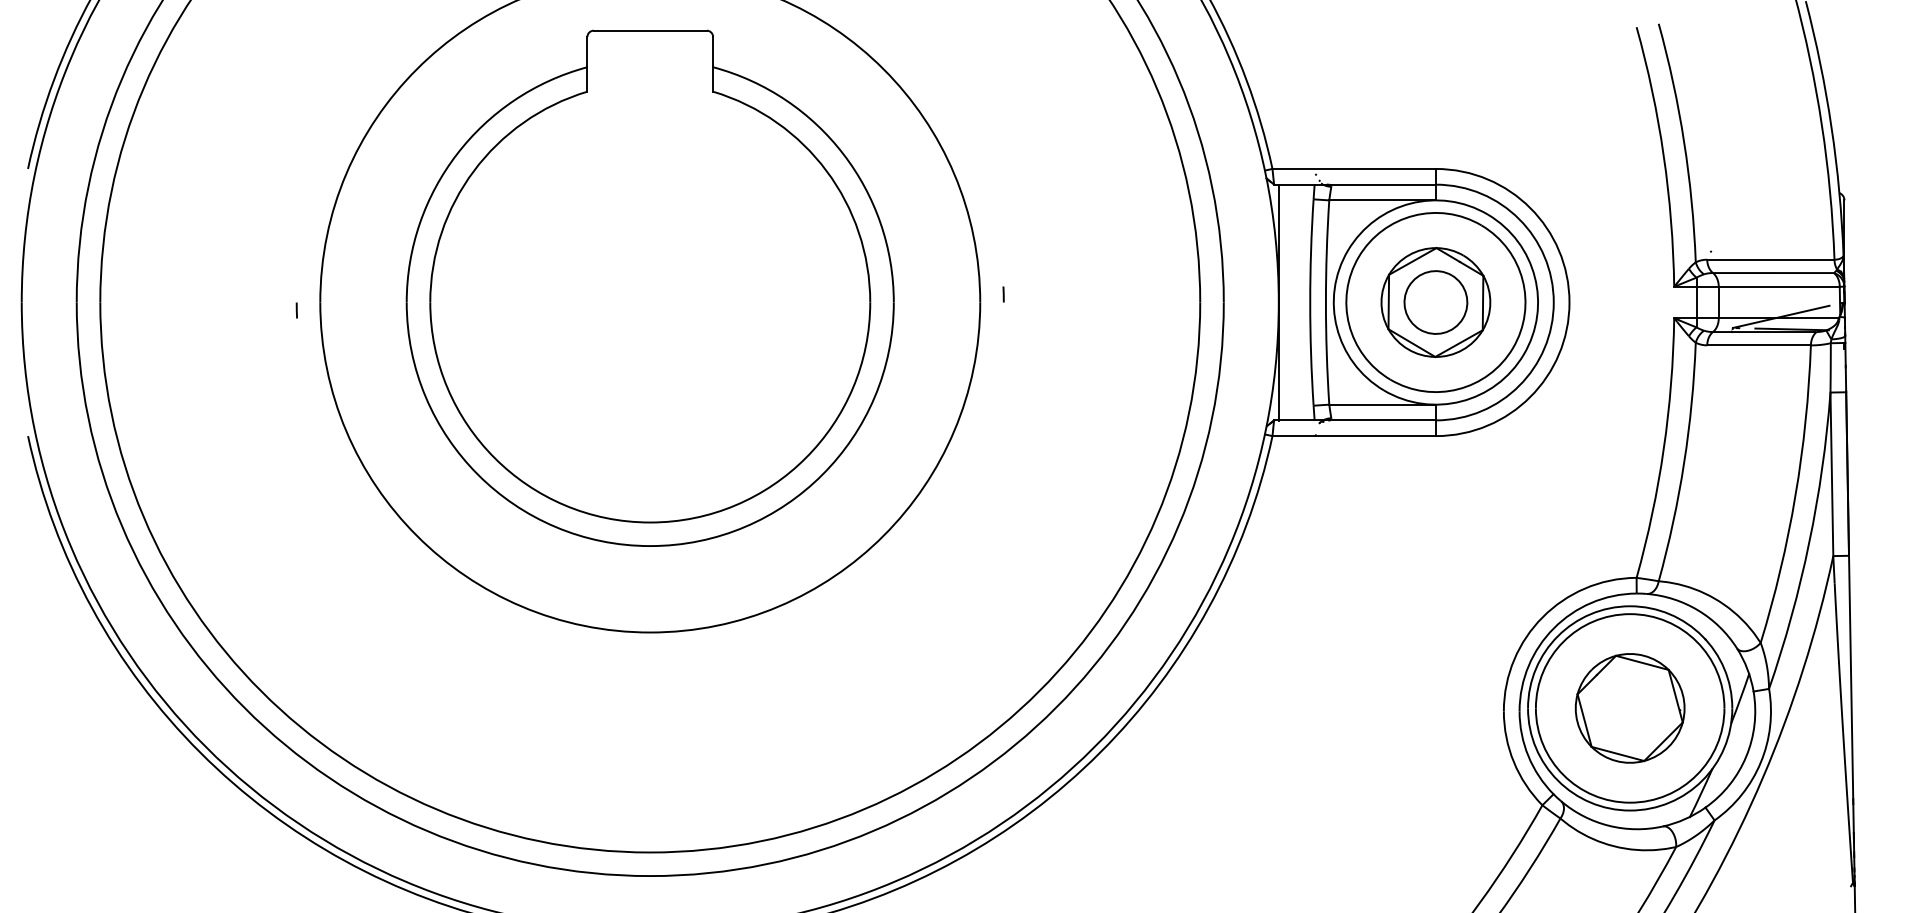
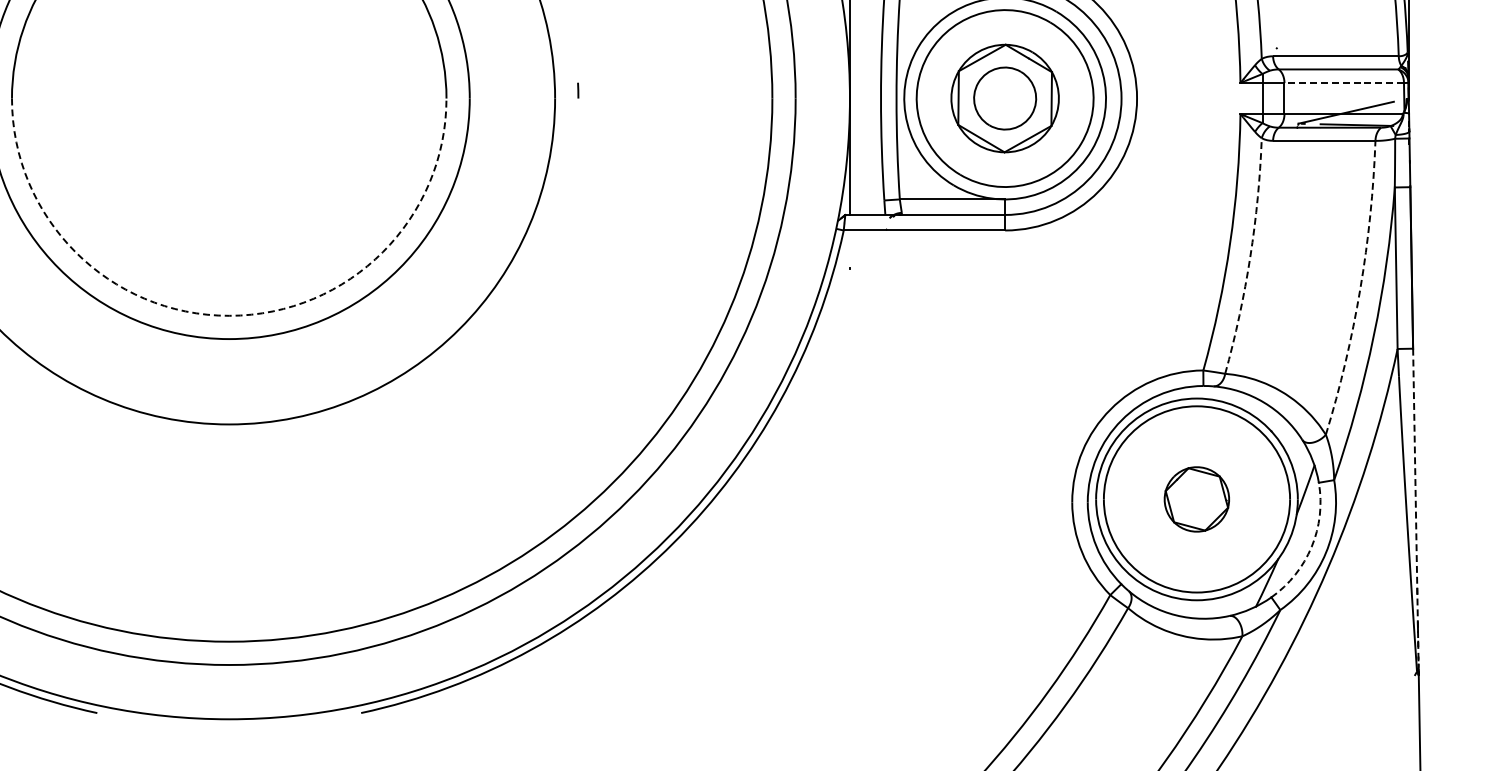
line: (1779, 286) -> (1344, 82), solid -> dashed
arc: (1684, 463) -> (1250, 257), solid -> dashed
arc: (1795, 495) -> (1360, 289), solid -> dashed
arc: (650, 522) -> (229, 315), solid -> dashed
part: (1629, 708) -> (1196, 499), size x0.6
line: (1851, 716) -> (1415, 507), solid -> dashed
arc: (1746, 756) -> (1311, 546), solid -> dashed

